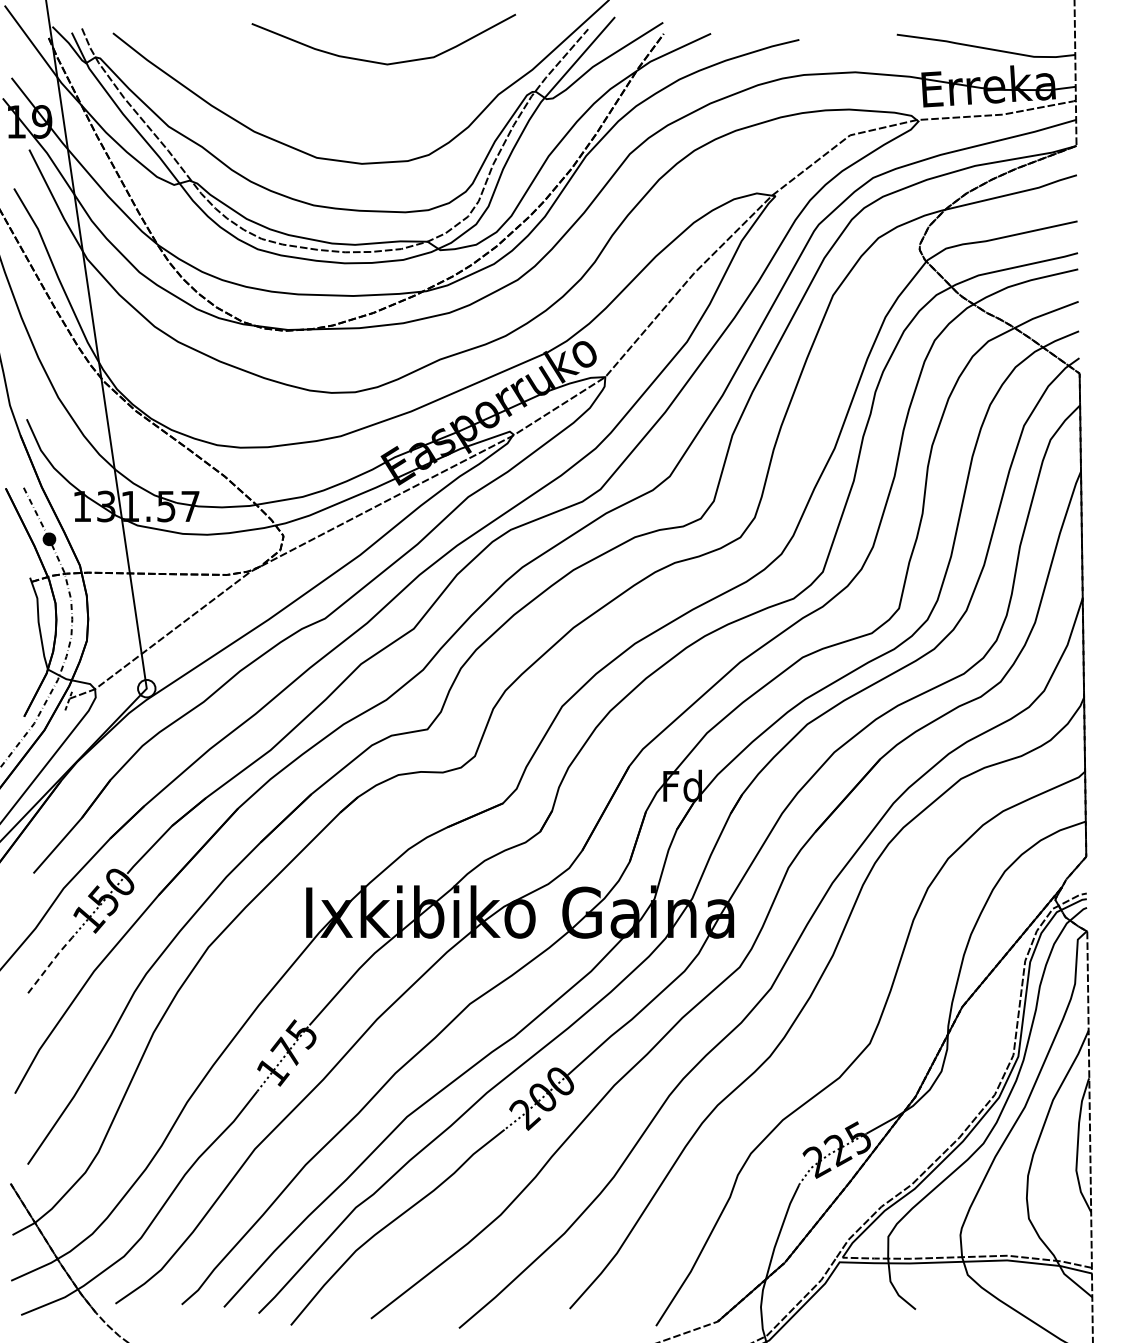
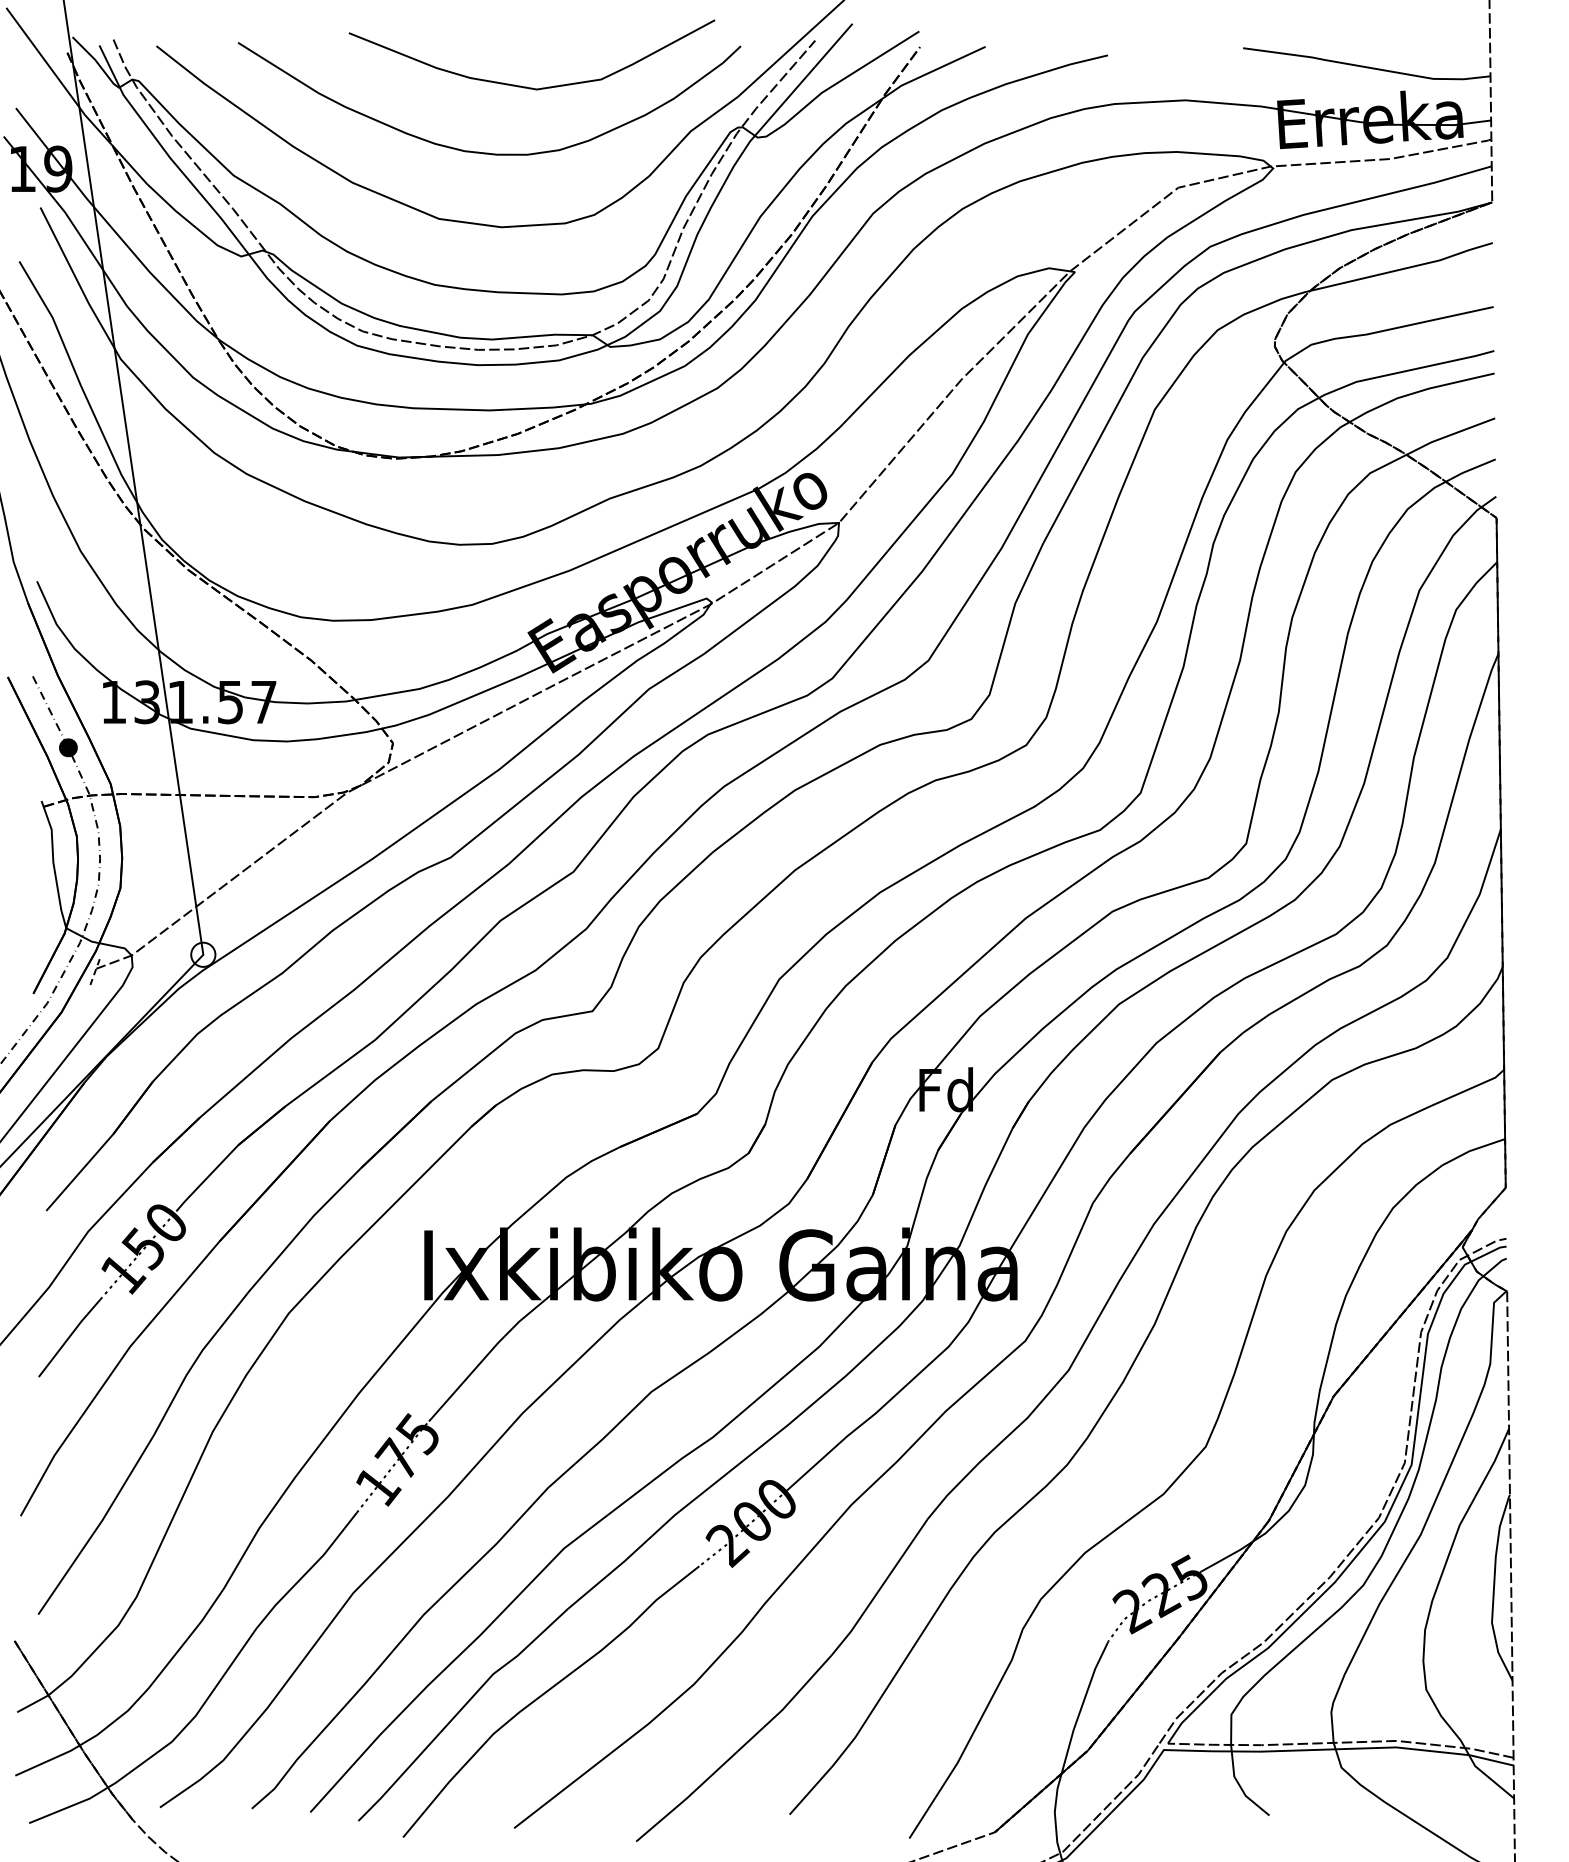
curve: (351, 109) -> (487, 151), added
line: (50, 964) -> (69, 1337), dashed -> solid

